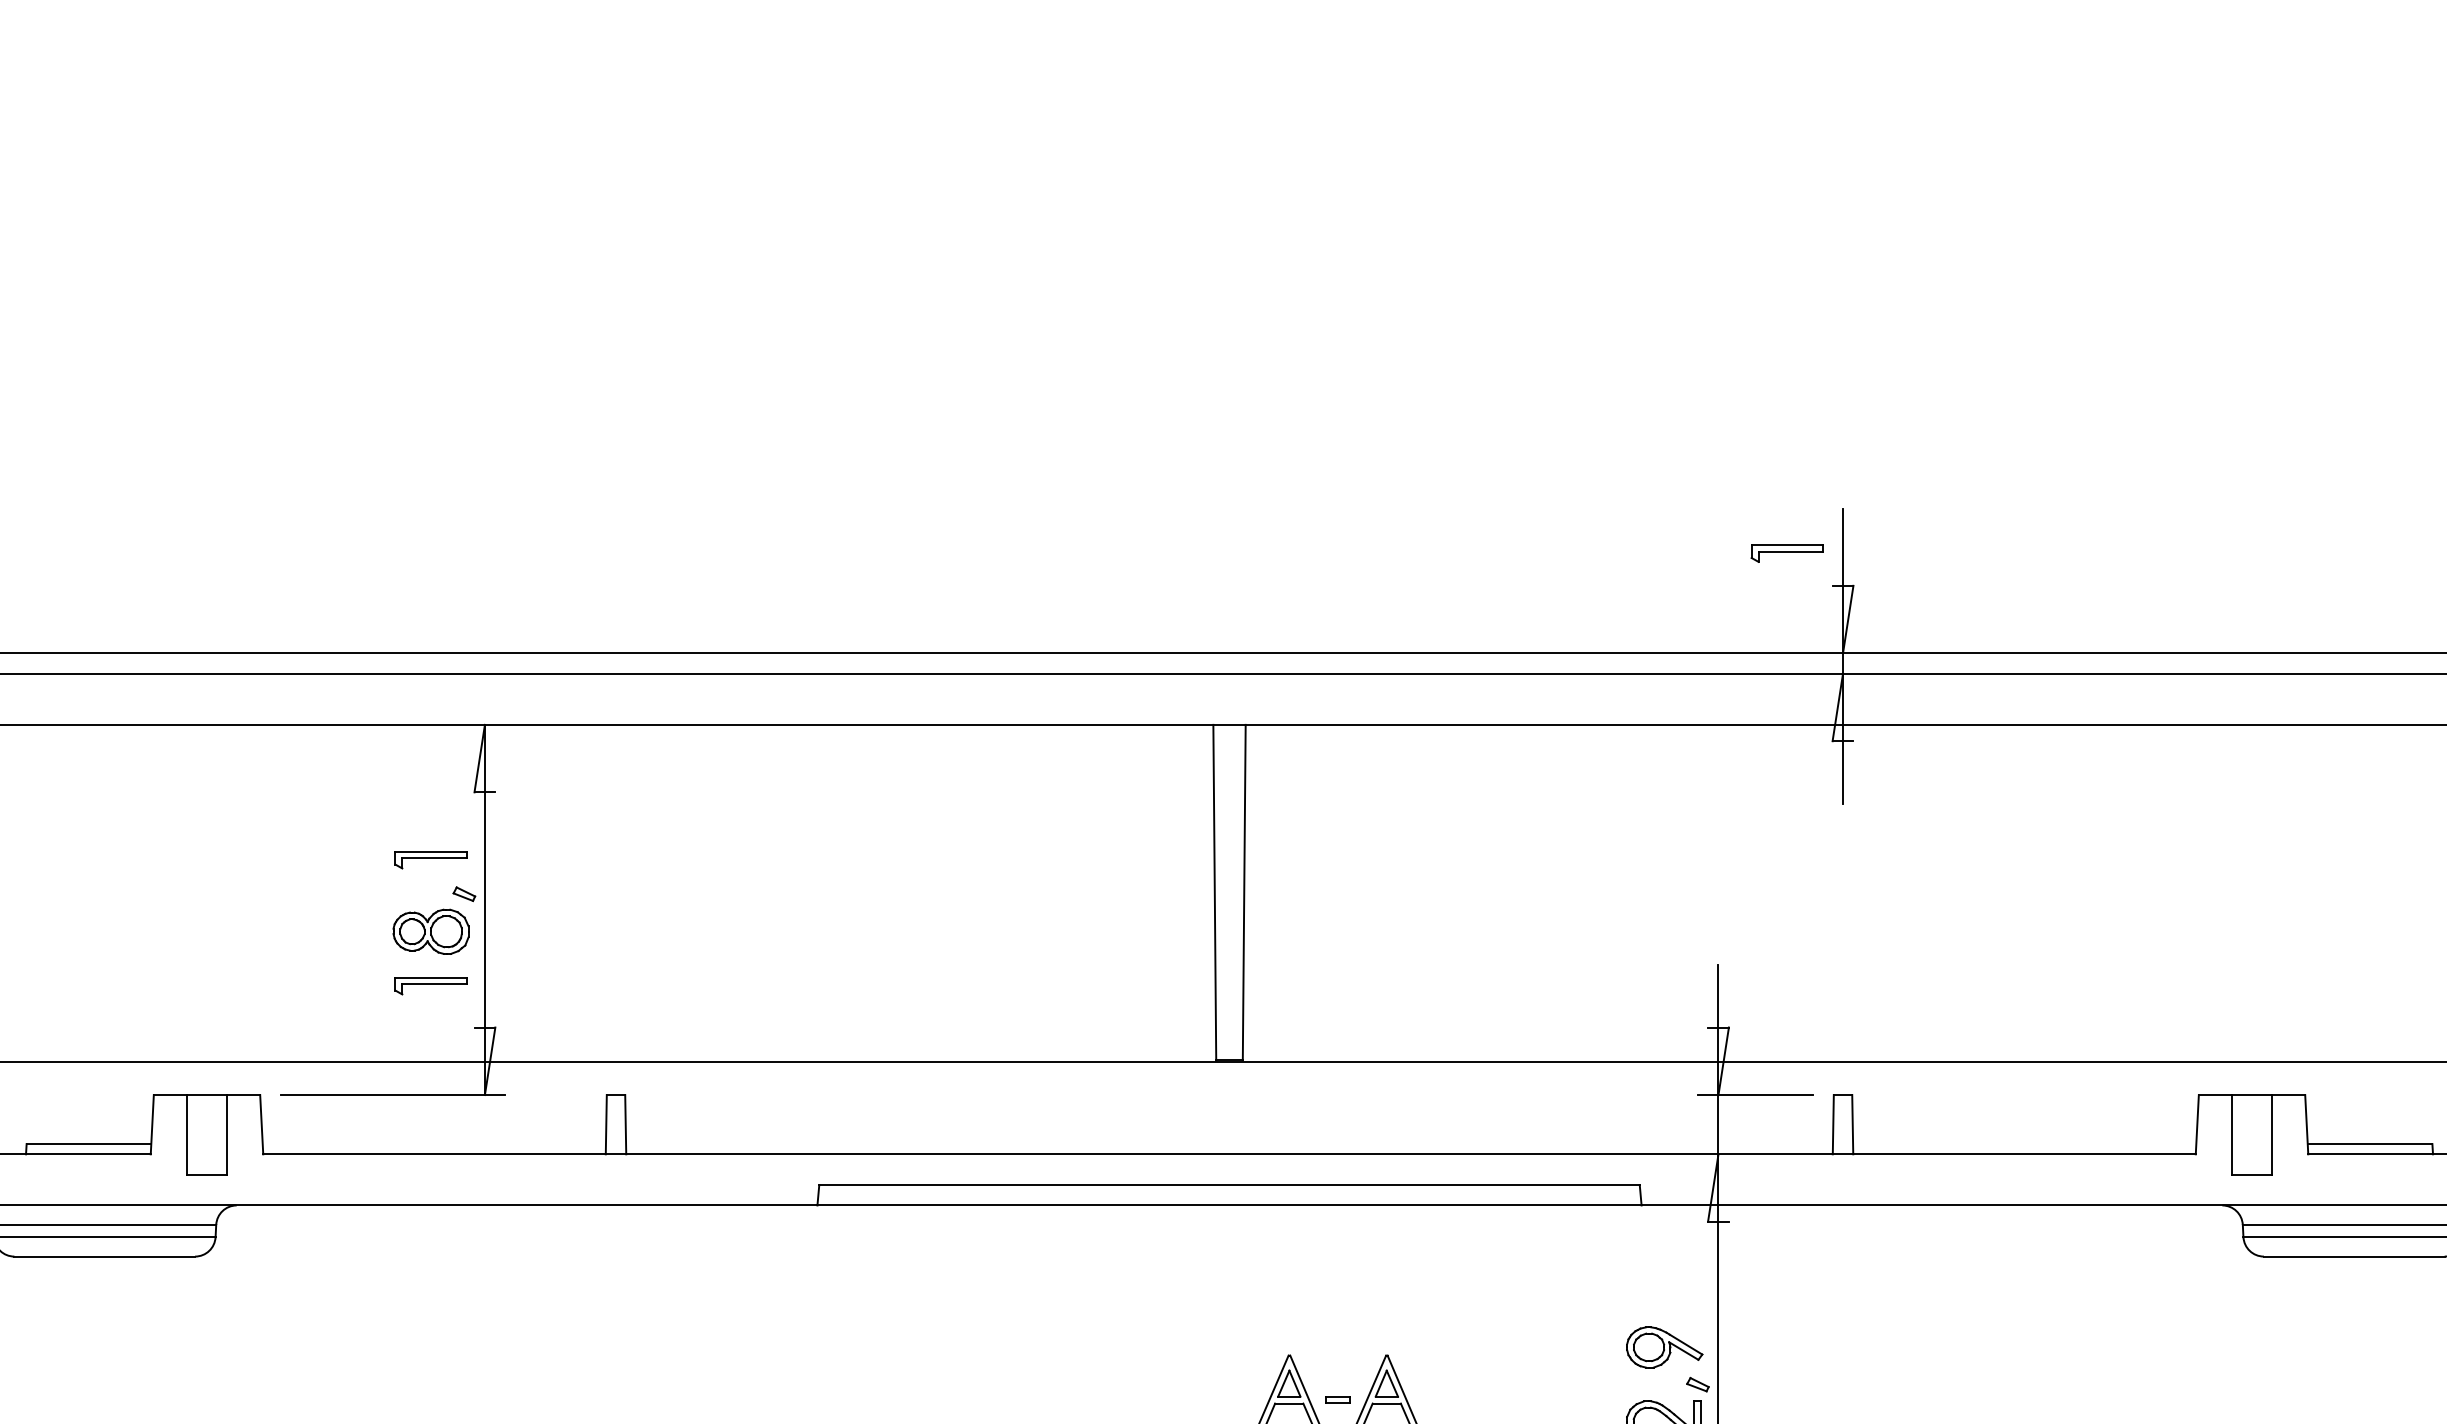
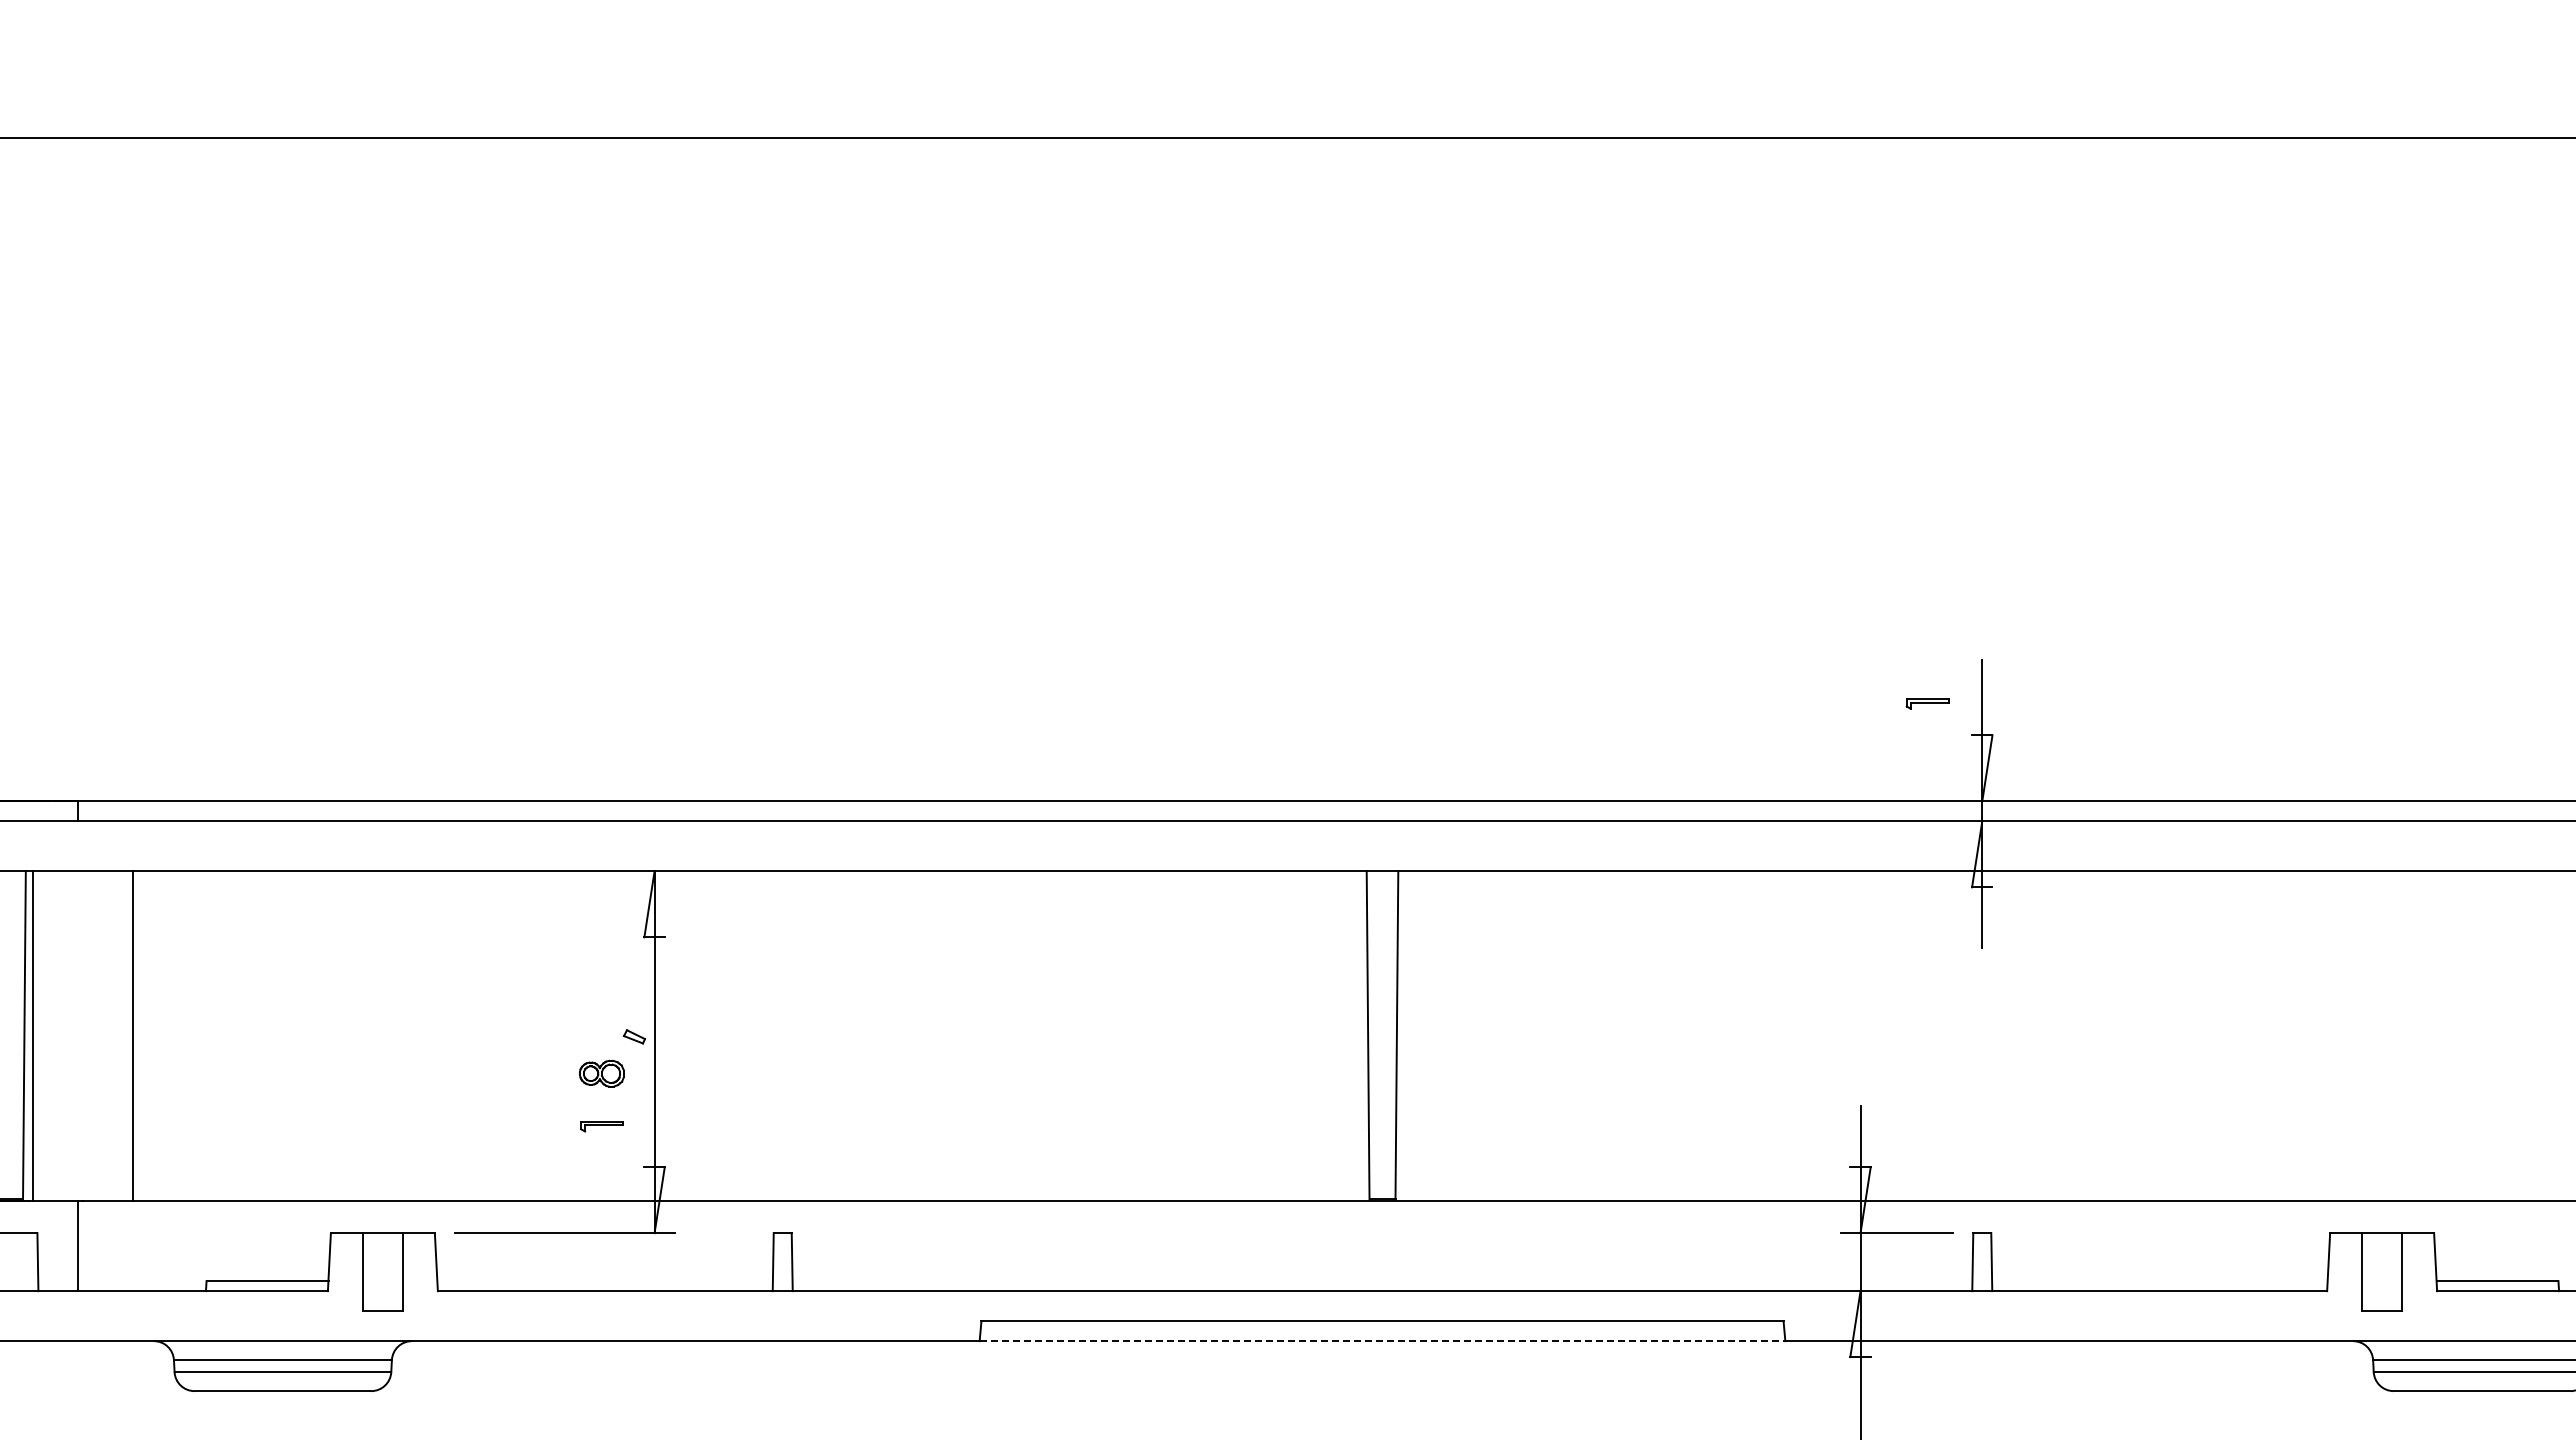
part: (1786, 553) -> (1927, 703), size x0.6
part: (430, 860) -> (601, 1003), removed
part: (430, 931) -> (601, 1073), size x0.6
part: (430, 985) -> (601, 1126), size x0.6
line: (1229, 1205) -> (1382, 1341), solid -> dashed

